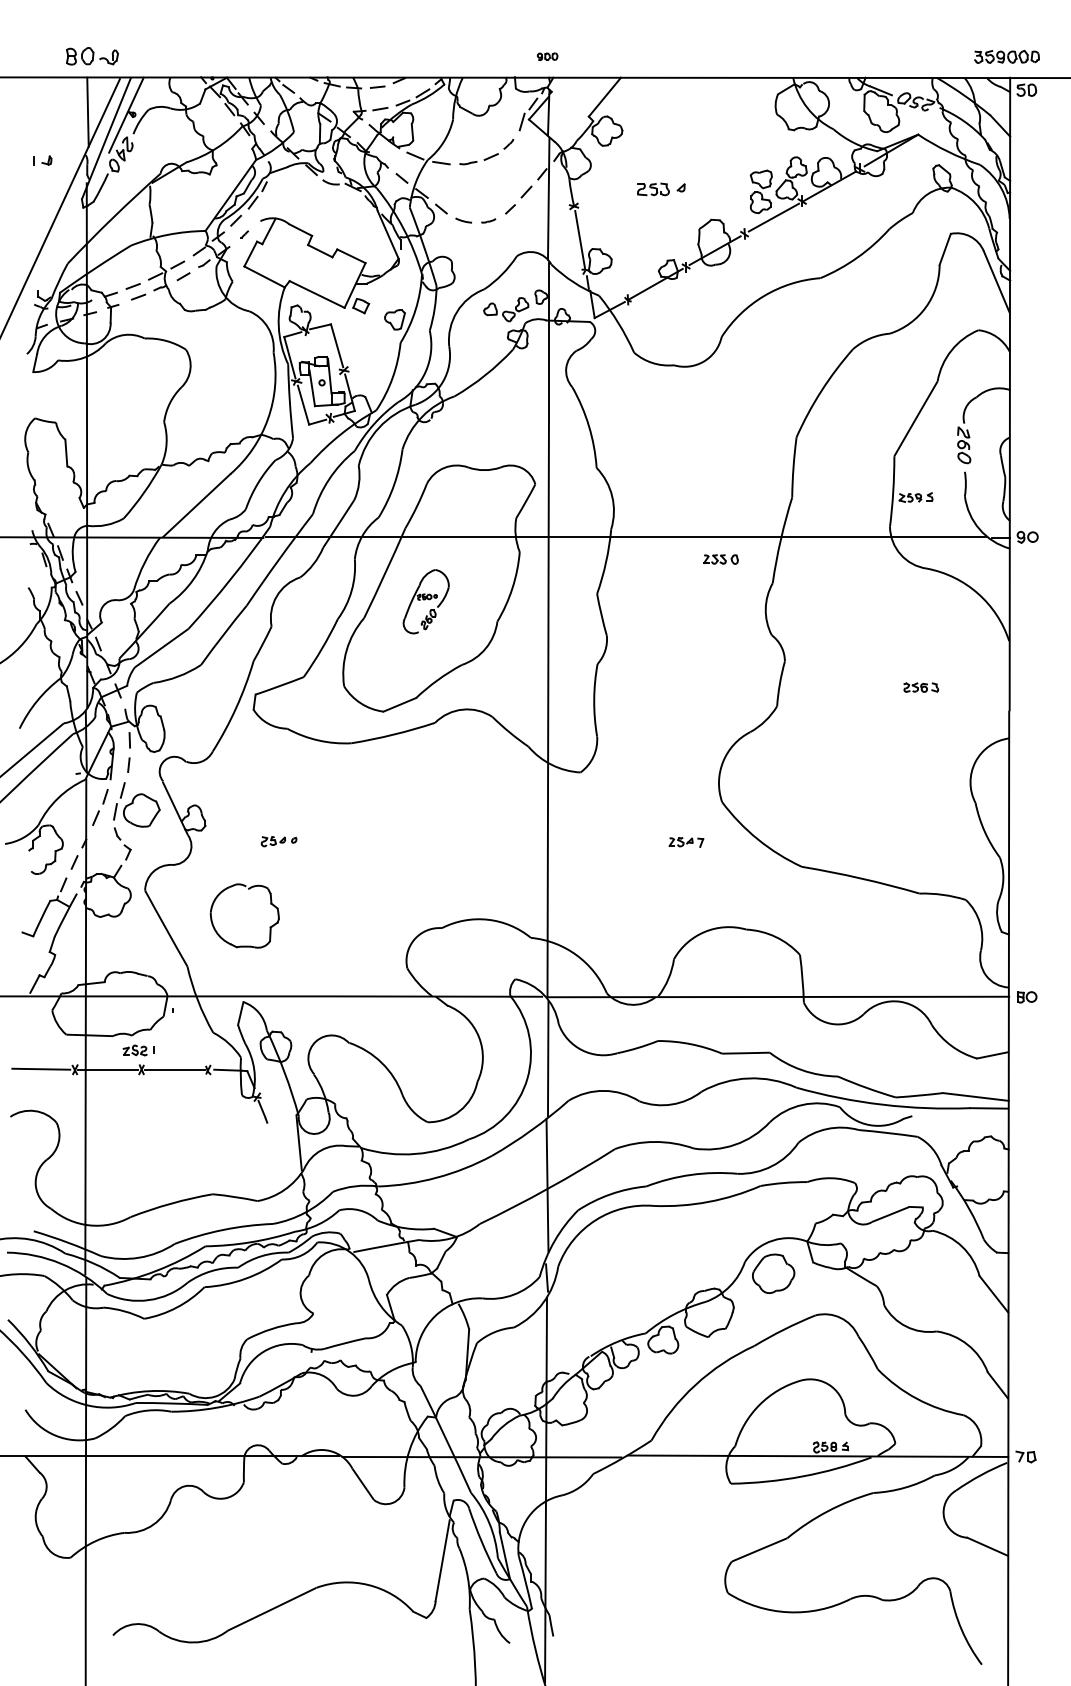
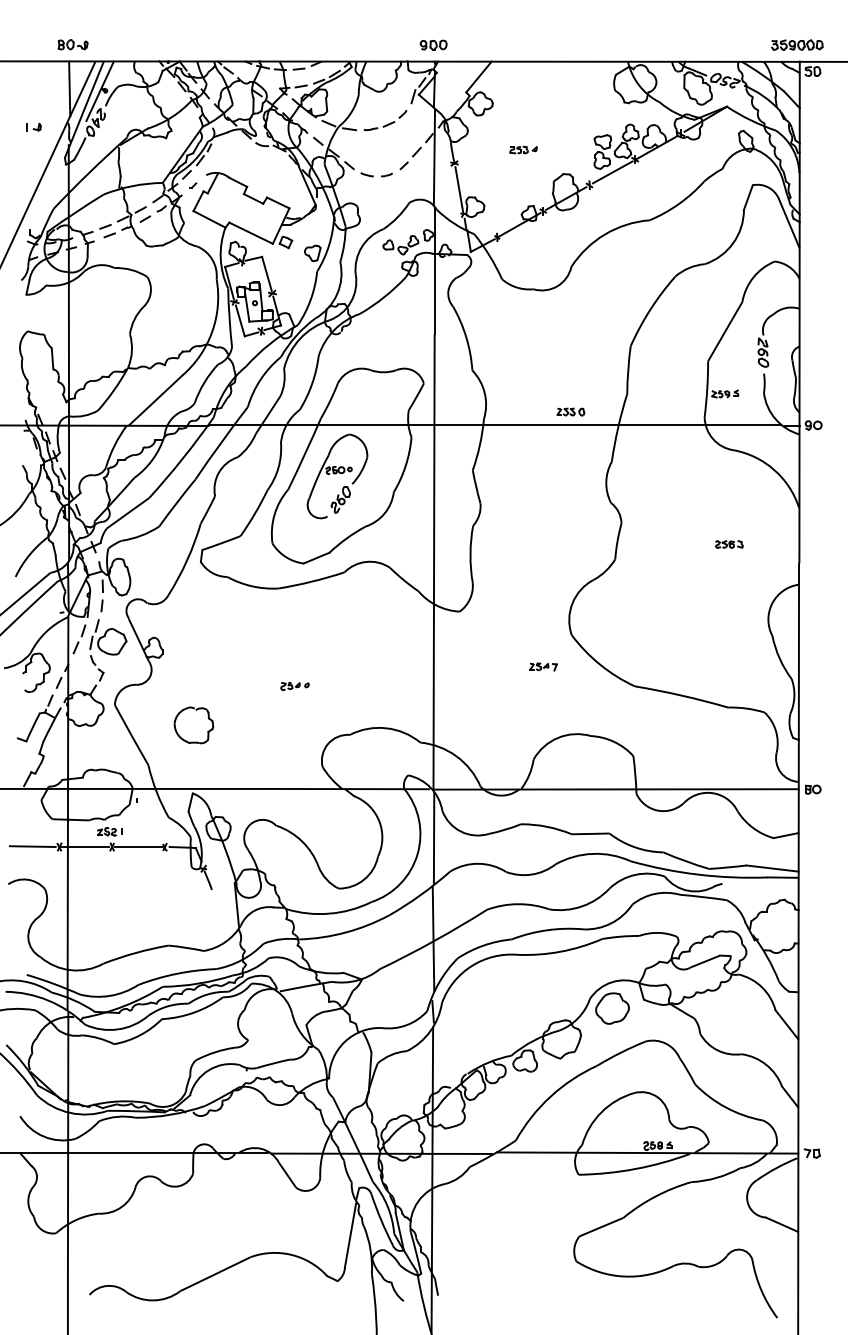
part: (91, 56) -> (72, 44), size x0.71
part: (547, 56) -> (433, 44), size x1.67
part: (661, 188) -> (523, 149), size x0.71
part: (720, 558) -> (570, 411), moved
part: (426, 601) -> (337, 476), size x1.67
part: (278, 841) -> (294, 686), moved
part: (244, 916) -> (193, 725), size x0.71

